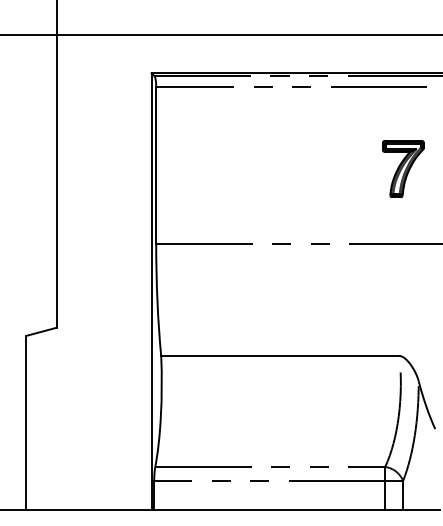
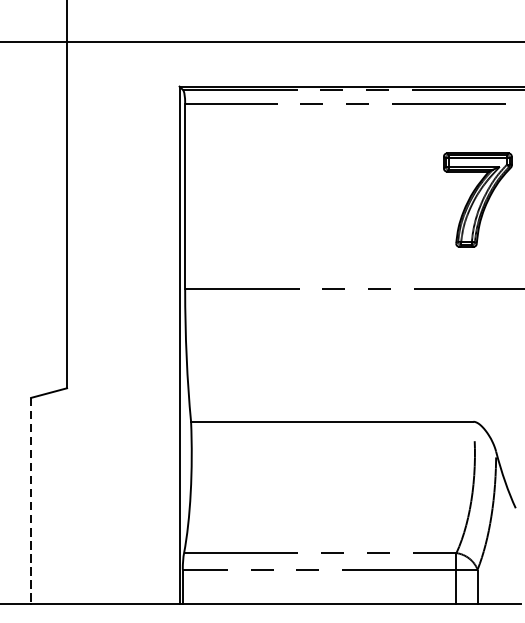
part: (403, 169) -> (478, 200), size x1.4
line: (26, 423) -> (31, 501), solid -> dashed

